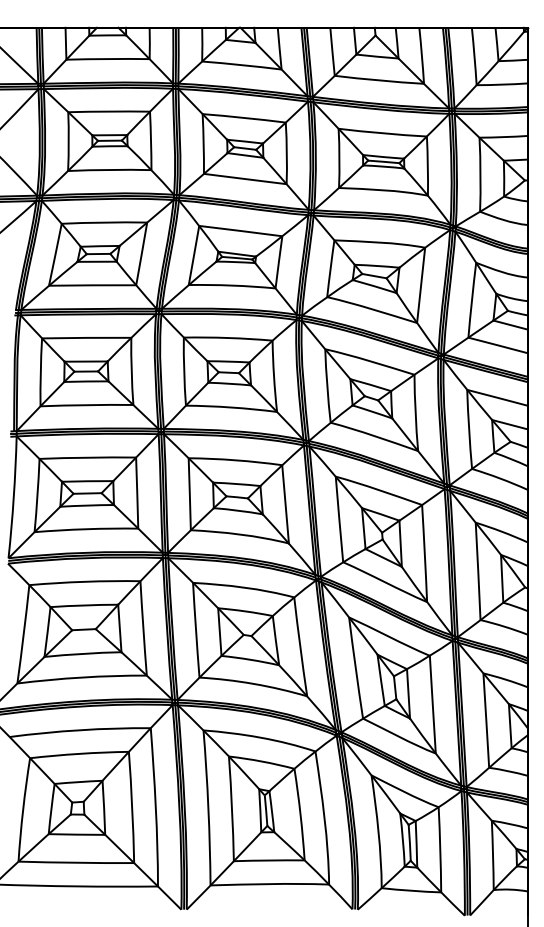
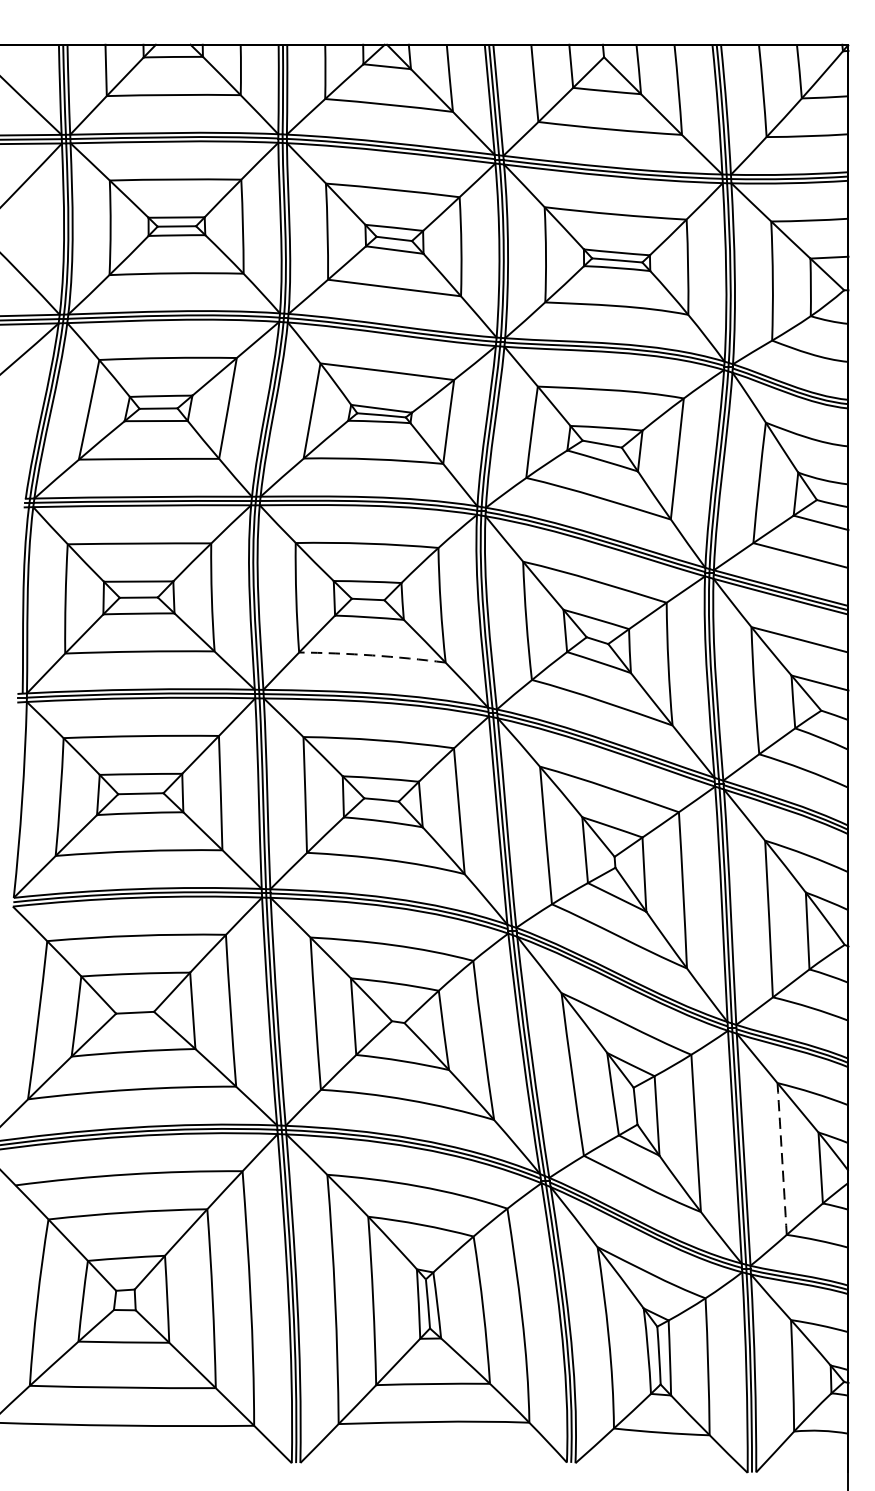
arc: (231, 407) -> (372, 655), solid -> dashed
arc: (486, 720) -> (782, 1158), solid -> dashed

